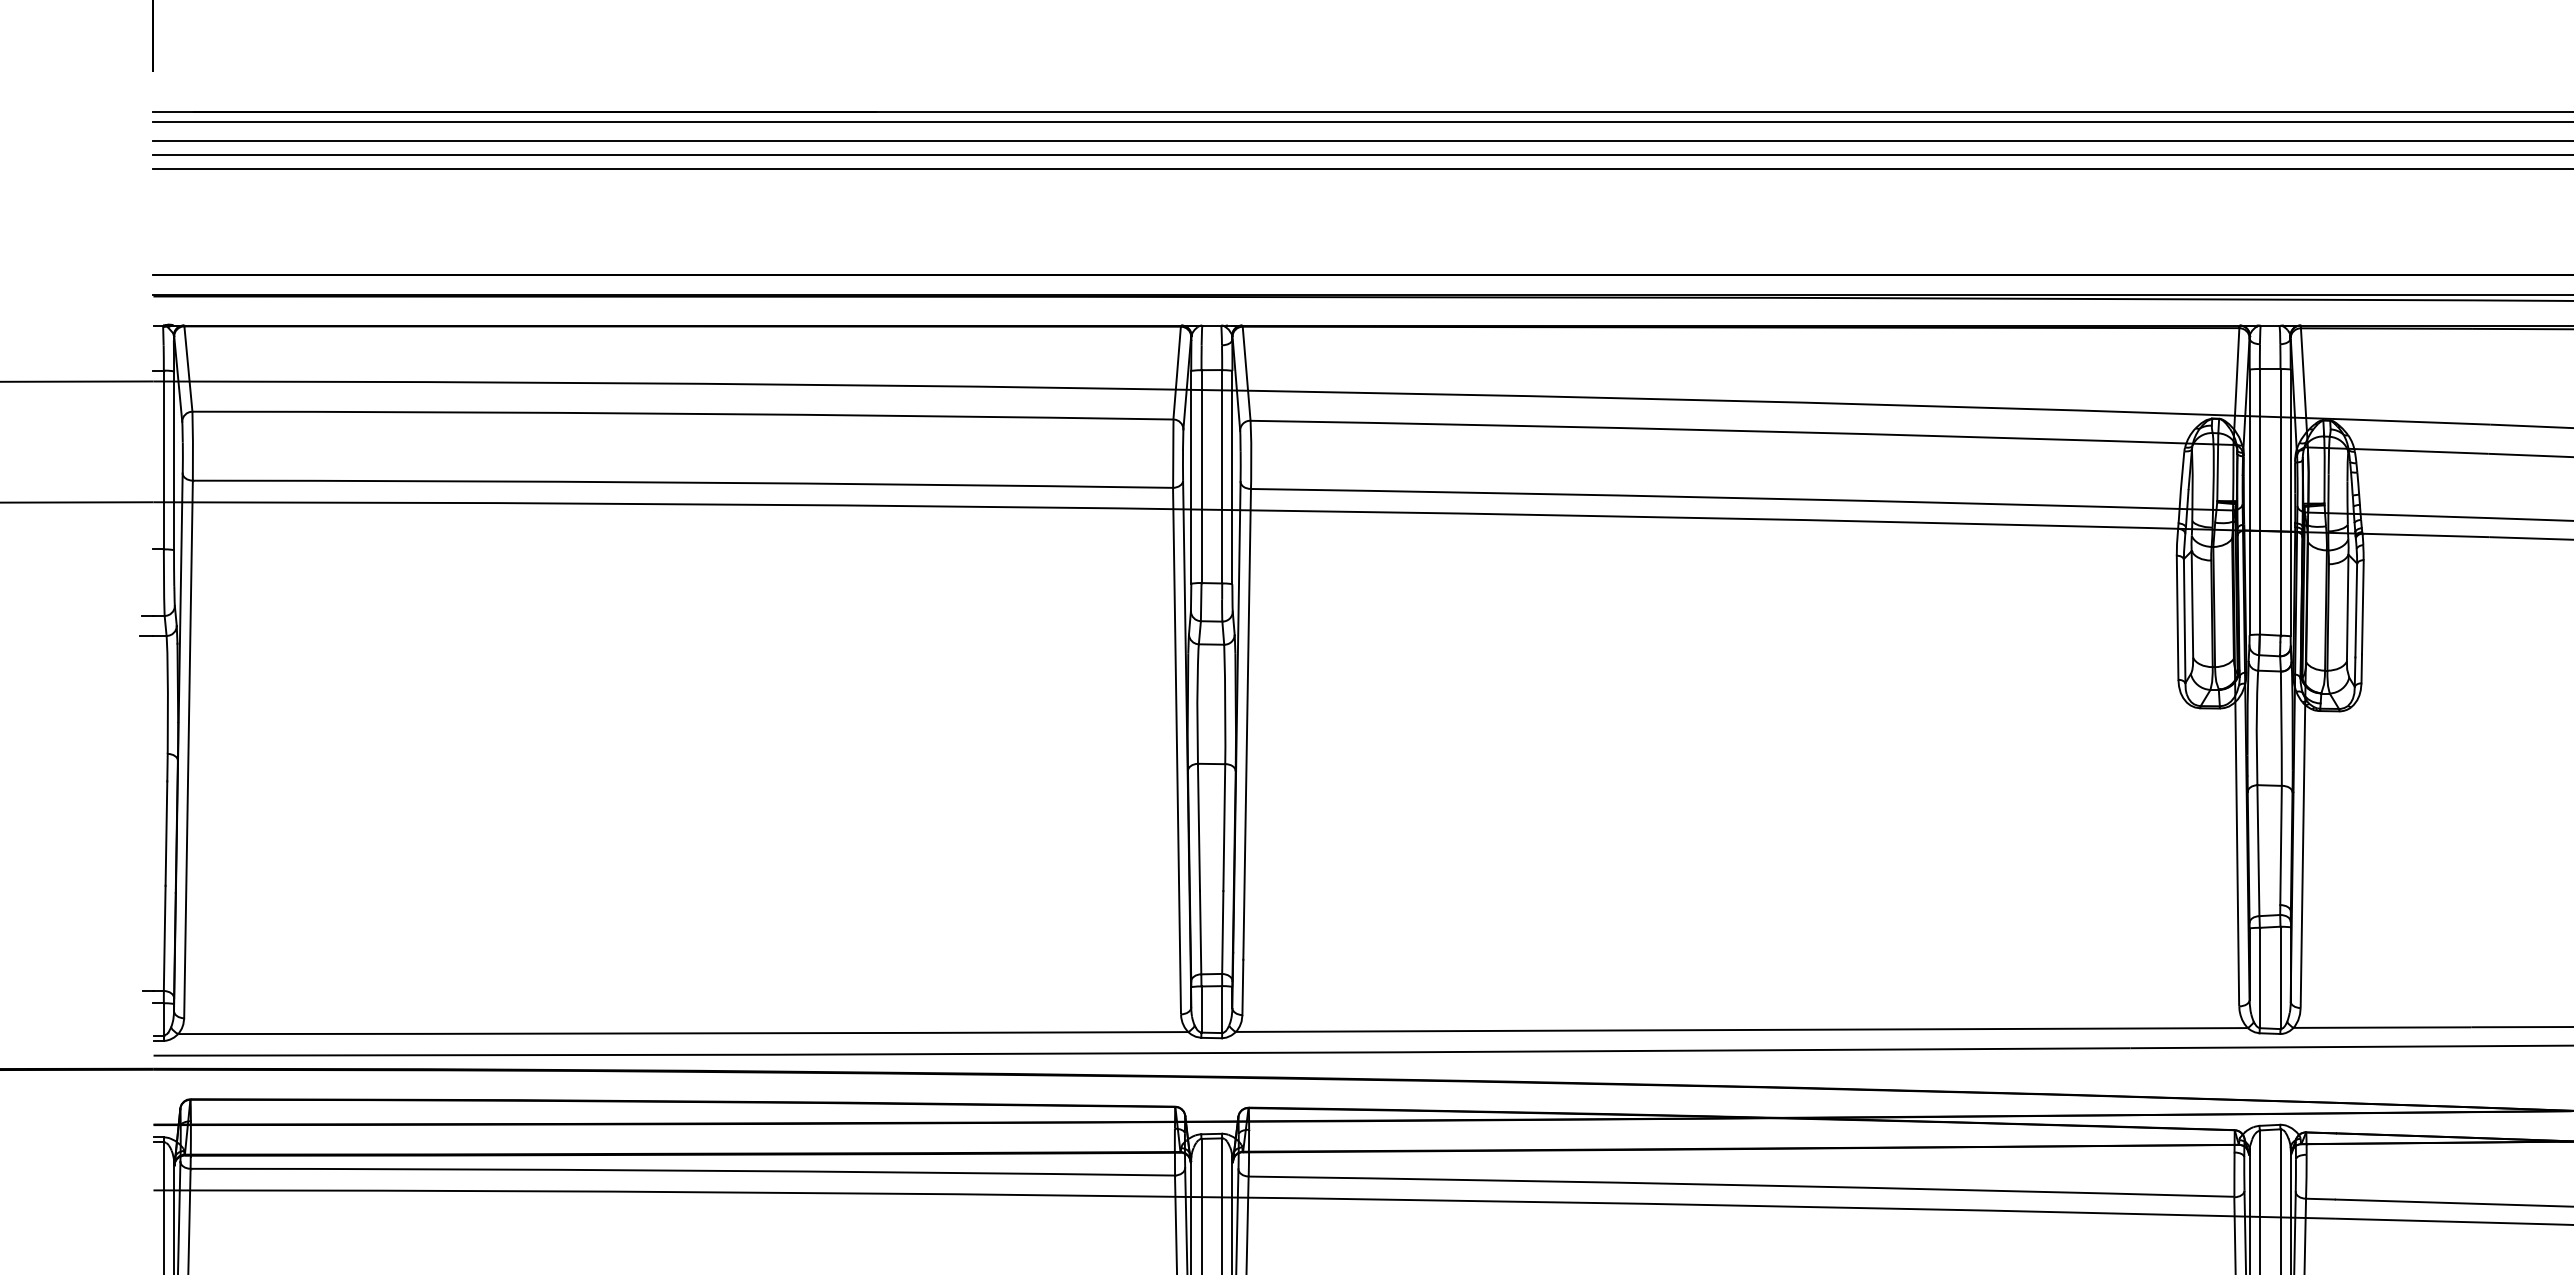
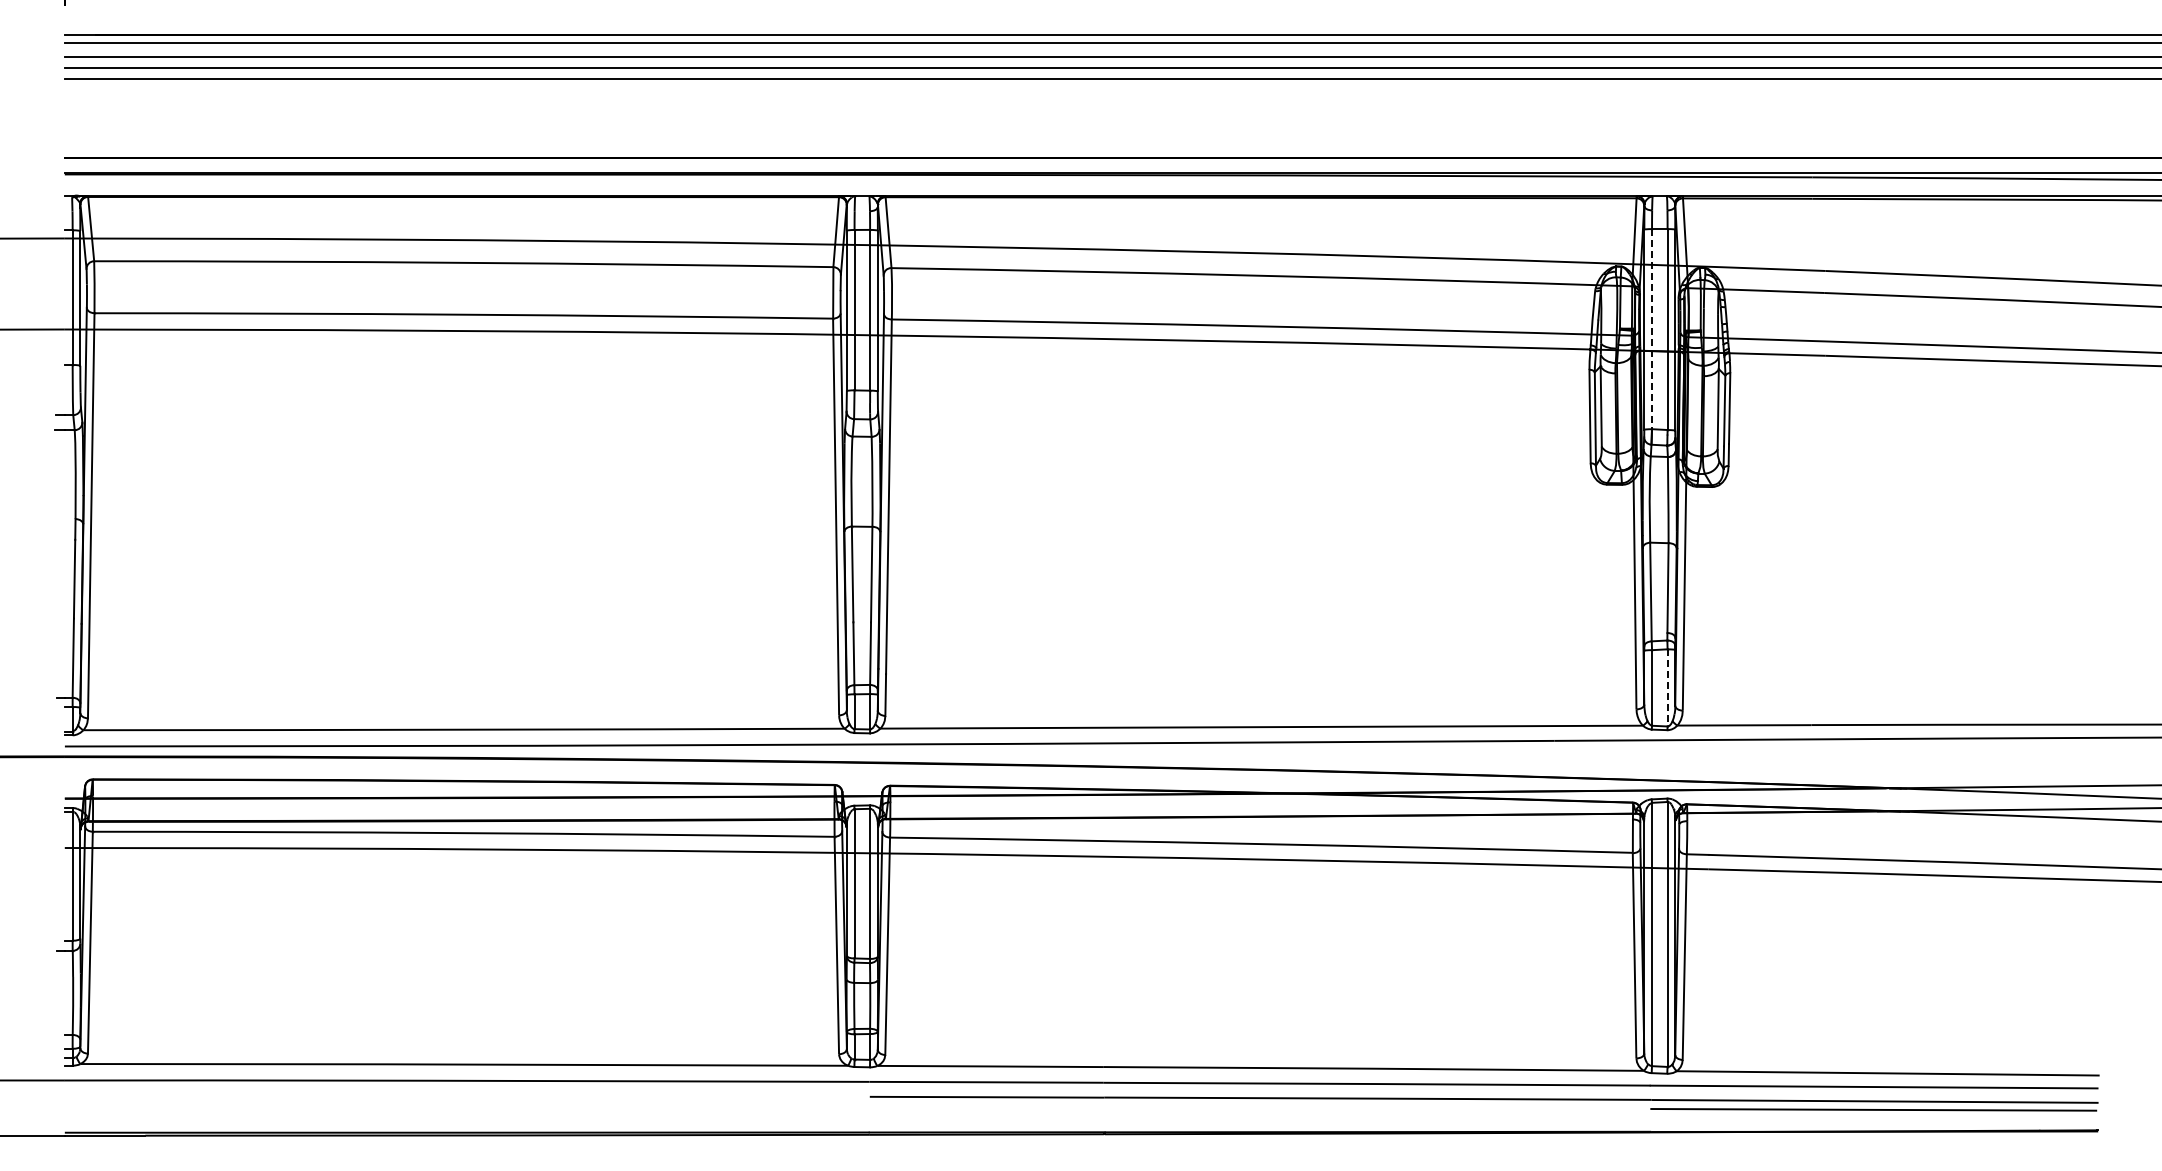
line: (2260, 502) -> (1652, 329), solid -> dashed
line: (2280, 977) -> (1667, 687), solid -> dashed

